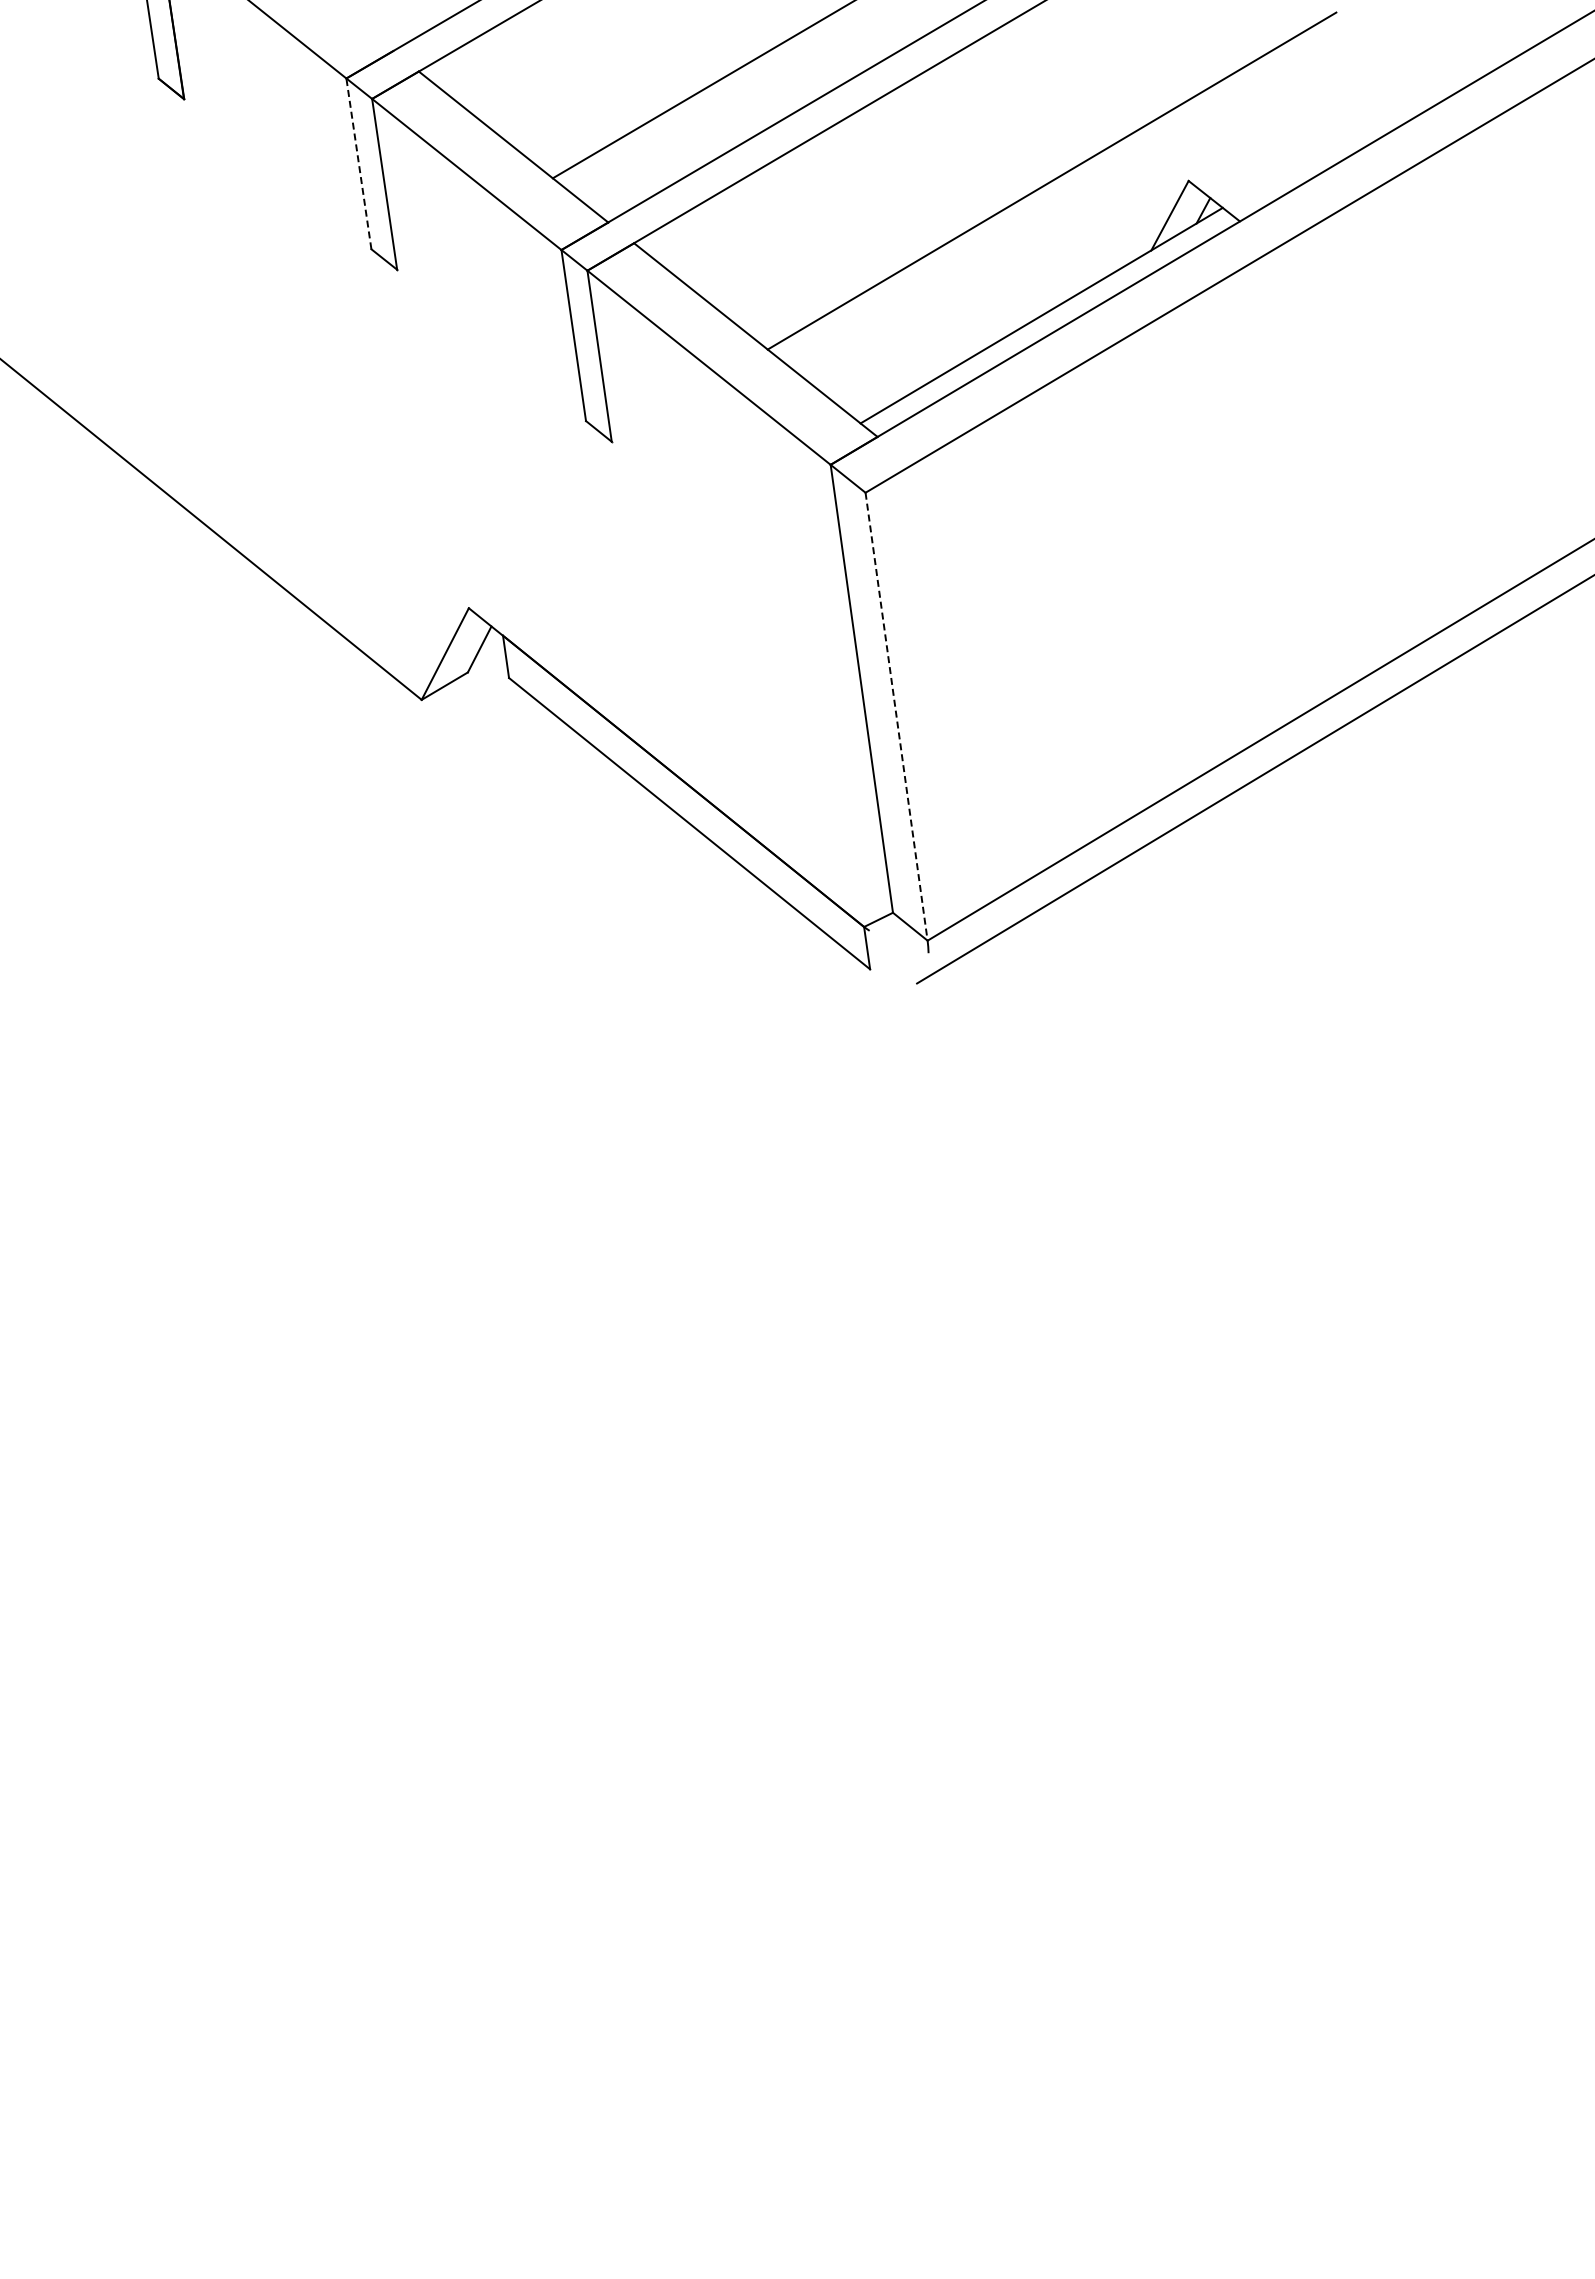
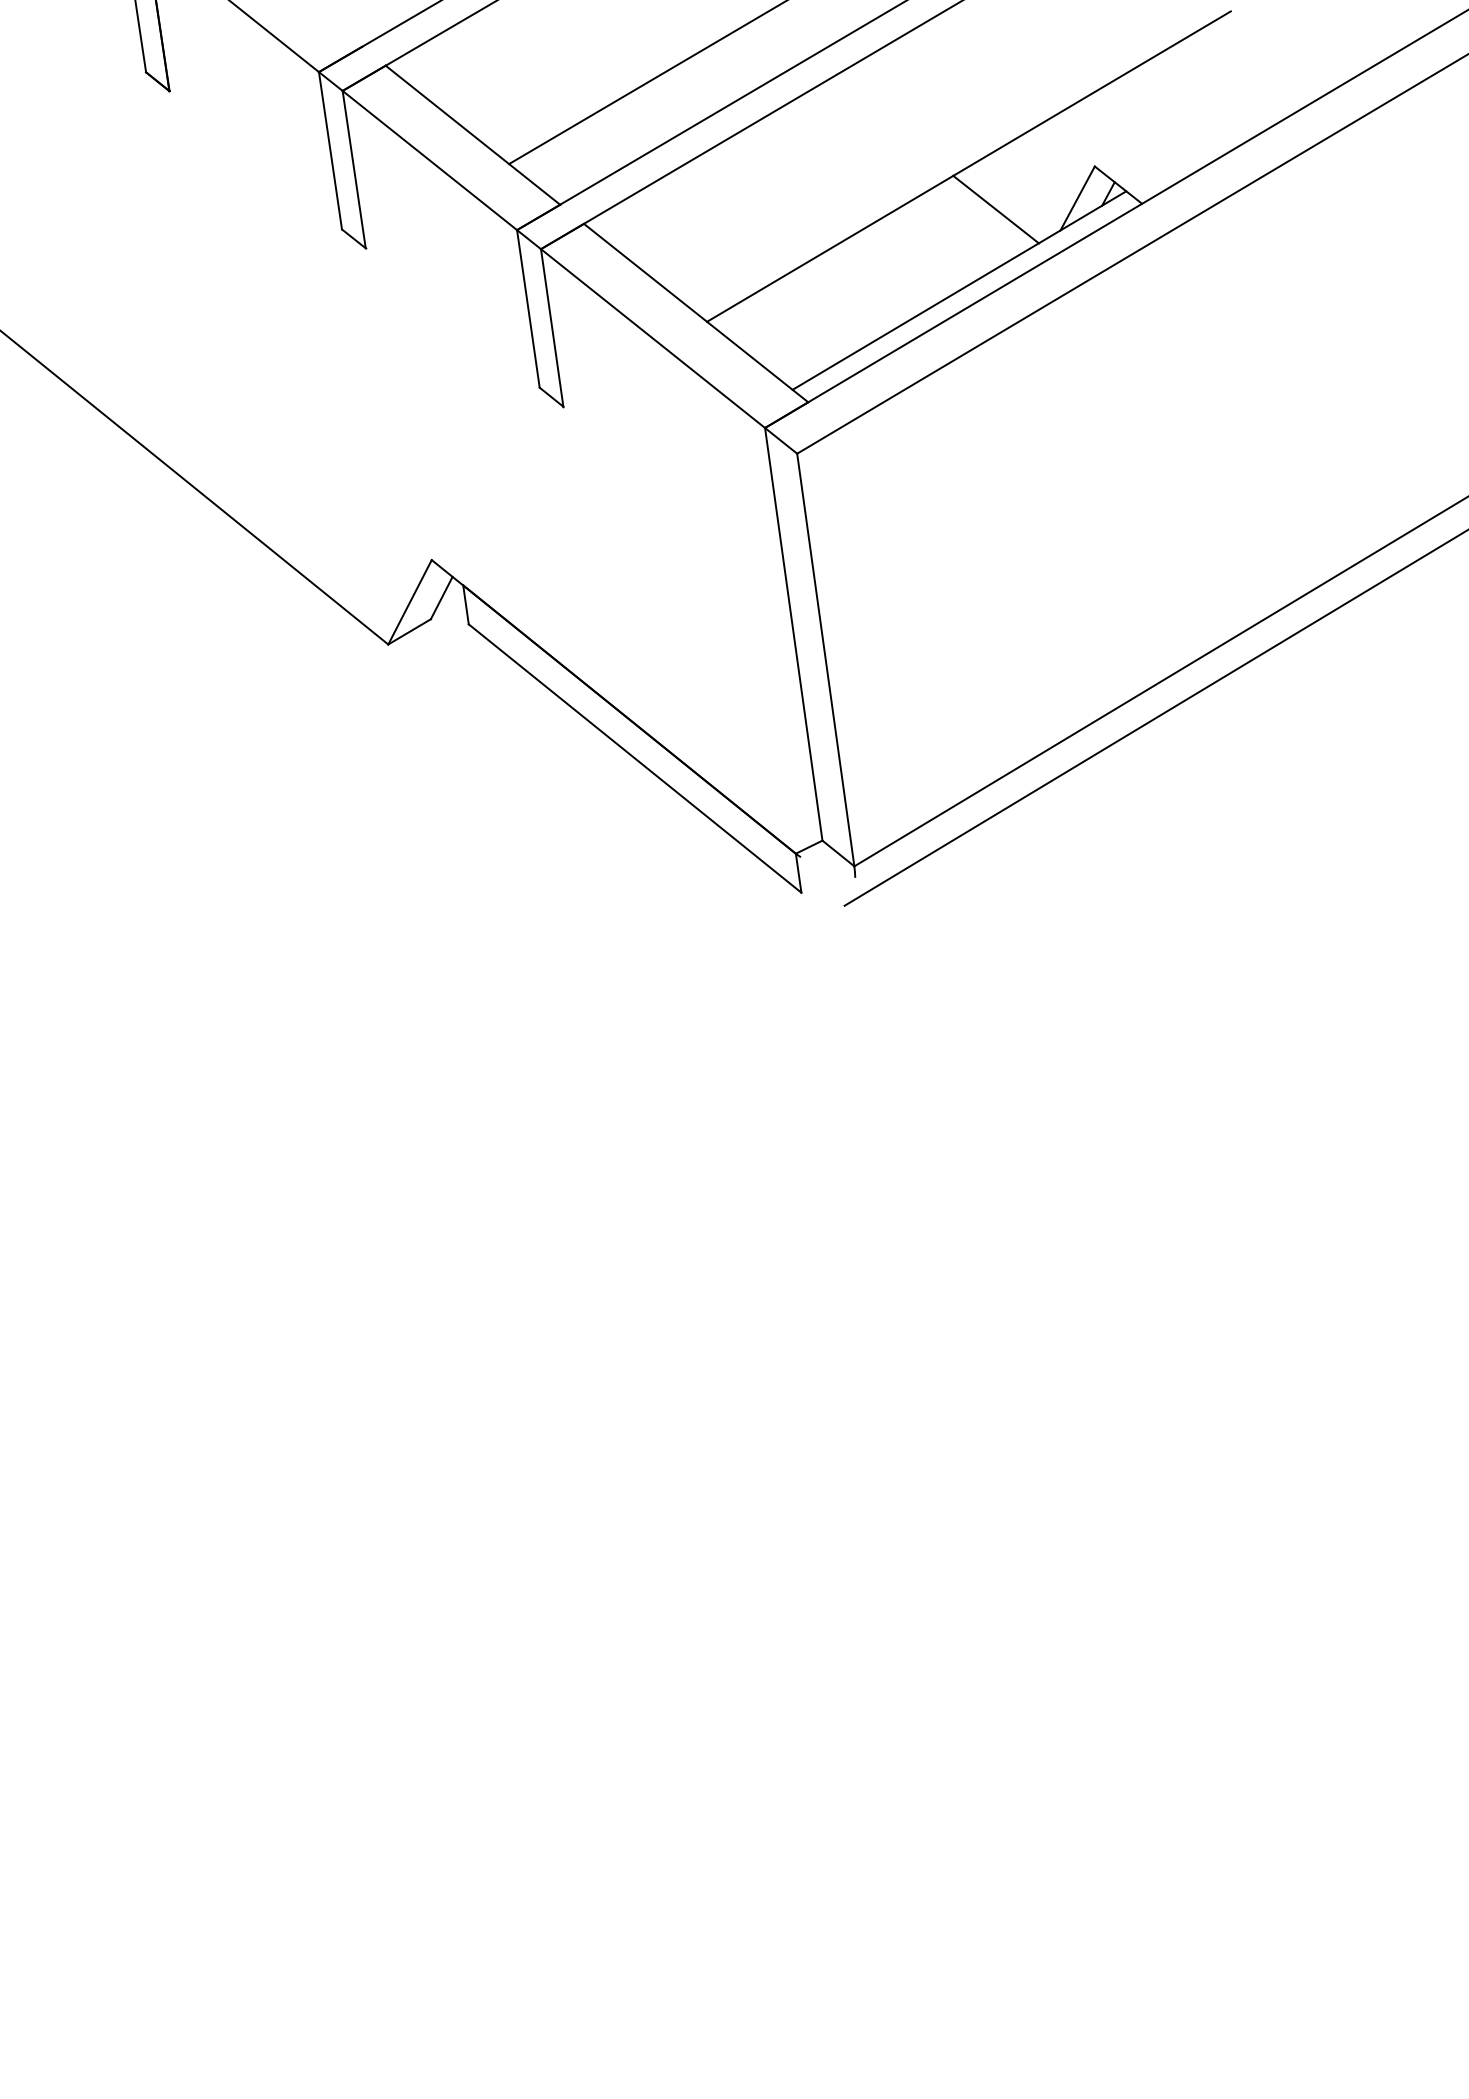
line: (358, 163) -> (330, 150), dashed -> solid
line: (1081, 227) -> (996, 209), added
line: (896, 717) -> (825, 660), dashed -> solid

